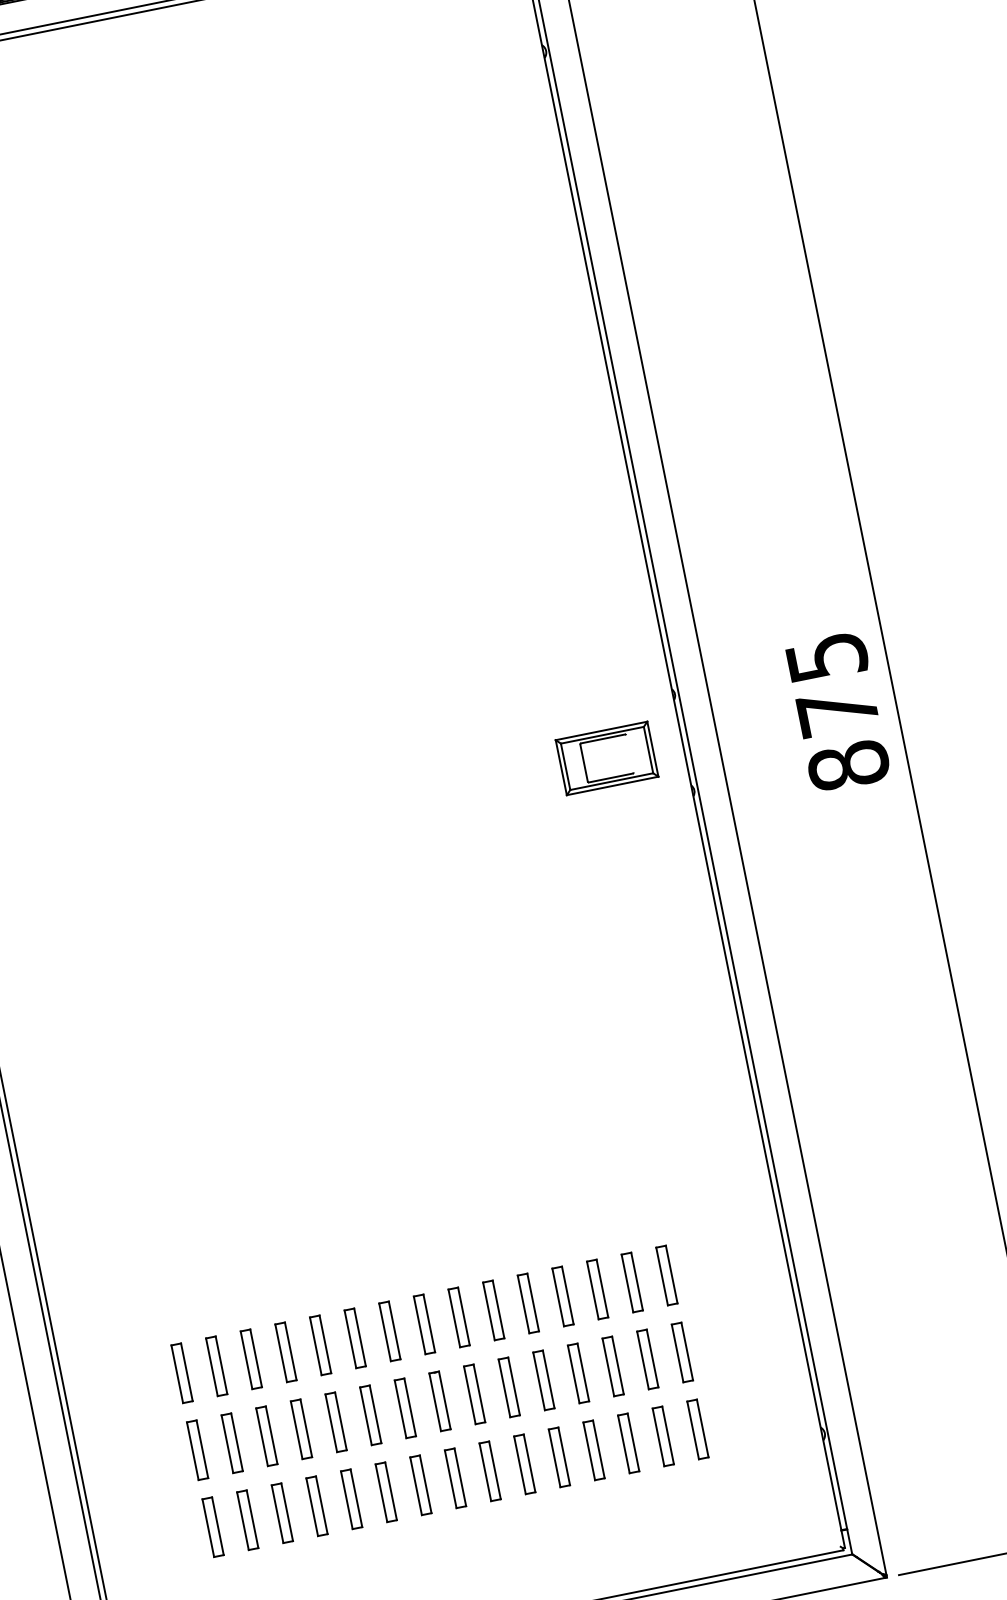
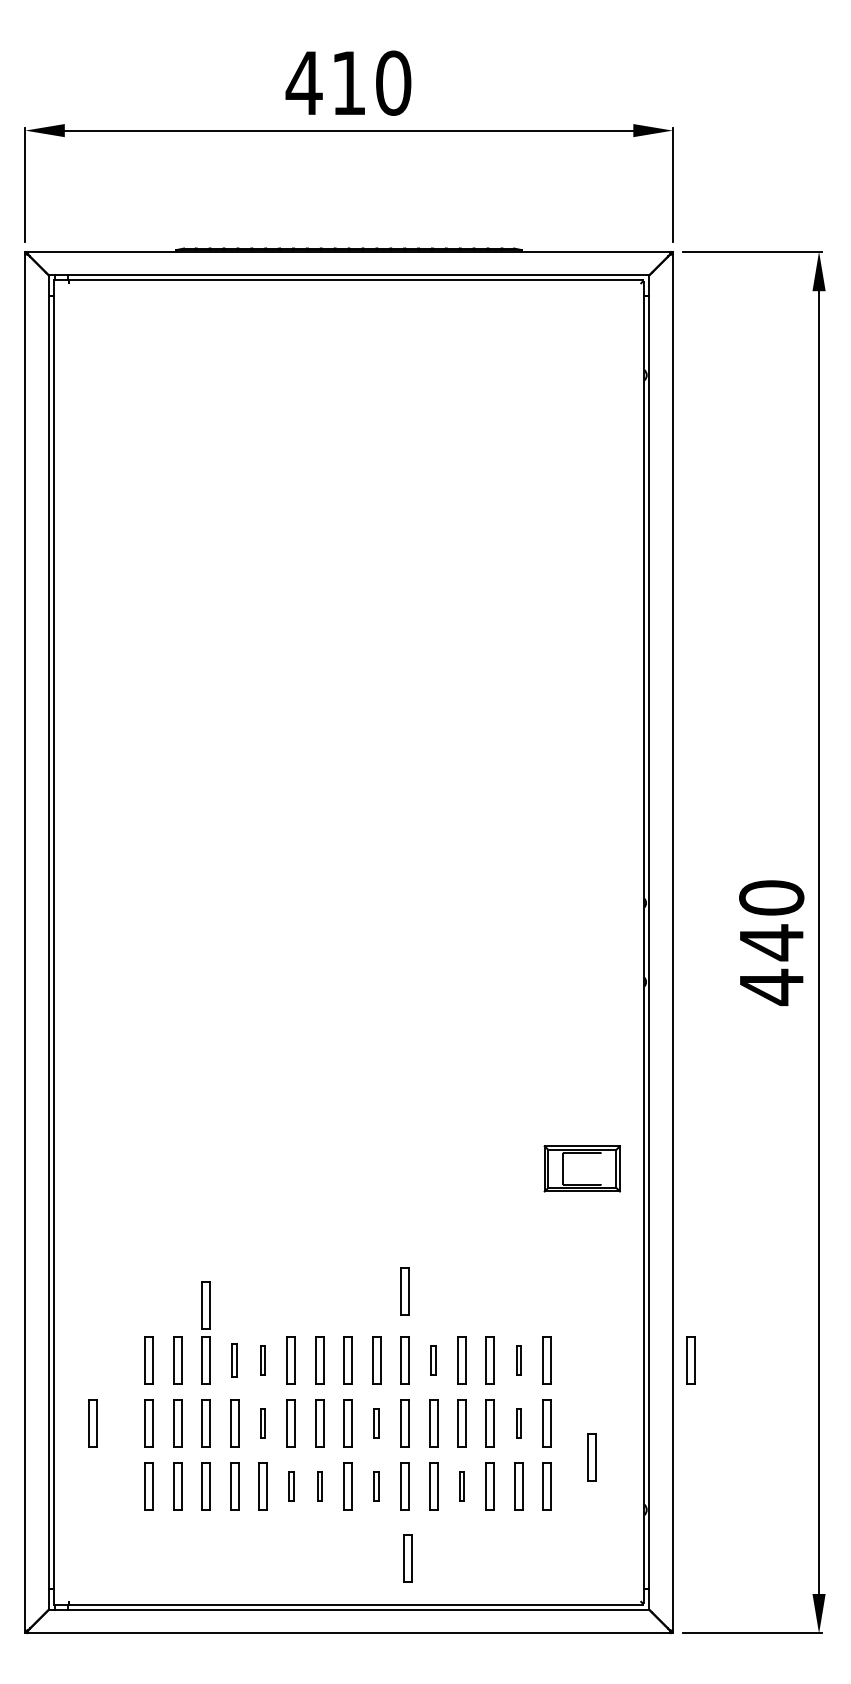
text: (837, 712) -> (771, 943), 875 -> 440
part: (605, 758) -> (581, 1168), moved
part: (476, 1226) -> (404, 1291), added
part: (841, 1240) -> (690, 1360), added
part: (631, 1282) -> (518, 1360), size x0.6
part: (237, 1292) -> (205, 1305), added
part: (528, 1303) -> (433, 1360), size x0.6
part: (320, 1345) -> (262, 1360), size x0.6
part: (285, 1352) -> (234, 1360), size x0.7
part: (647, 1359) -> (518, 1423), size x0.6
part: (744, 1383) -> (591, 1457), added
part: (474, 1394) -> (376, 1423), size x0.6
part: (335, 1422) -> (262, 1423), size x0.6
part: (593, 1450) -> (461, 1486), size x0.6
part: (128, 1464) -> (92, 1423), added
part: (489, 1471) -> (376, 1486), size x0.6
part: (420, 1485) -> (319, 1486), size x0.6
part: (385, 1492) -> (290, 1486), size x0.6
part: (545, 1551) -> (407, 1558), added

